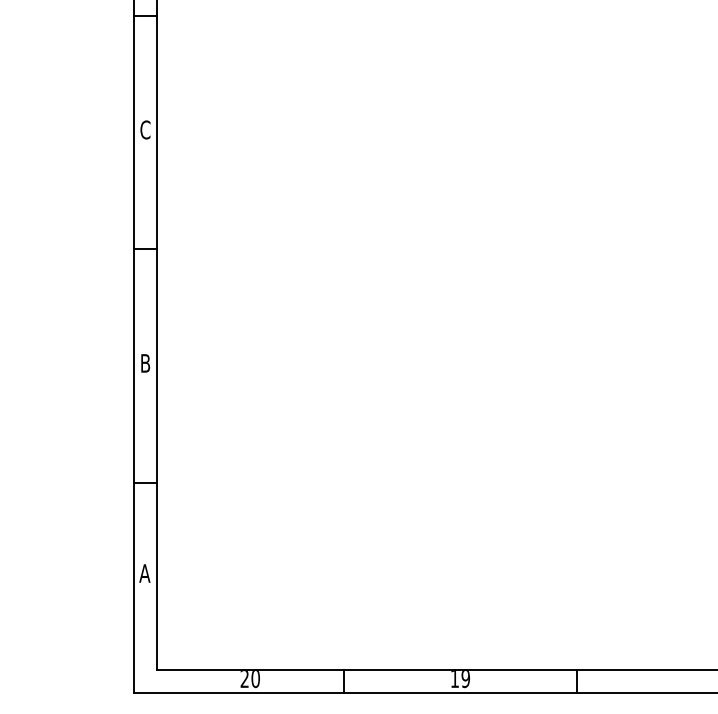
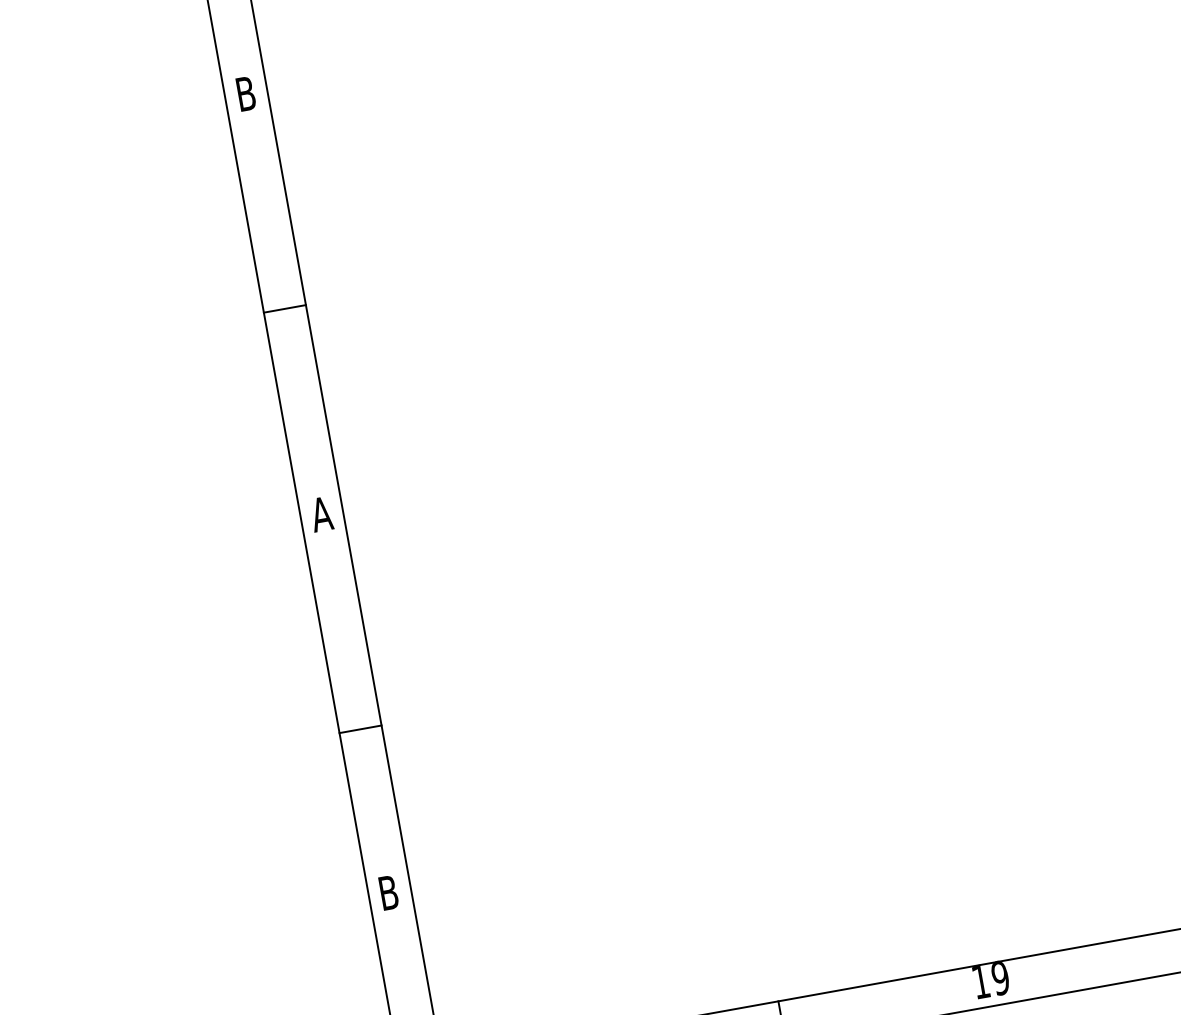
text: (145, 129) -> (245, 93), C -> B
text: (145, 363) -> (321, 514), B -> A
text: (144, 573) -> (387, 892), A -> B

